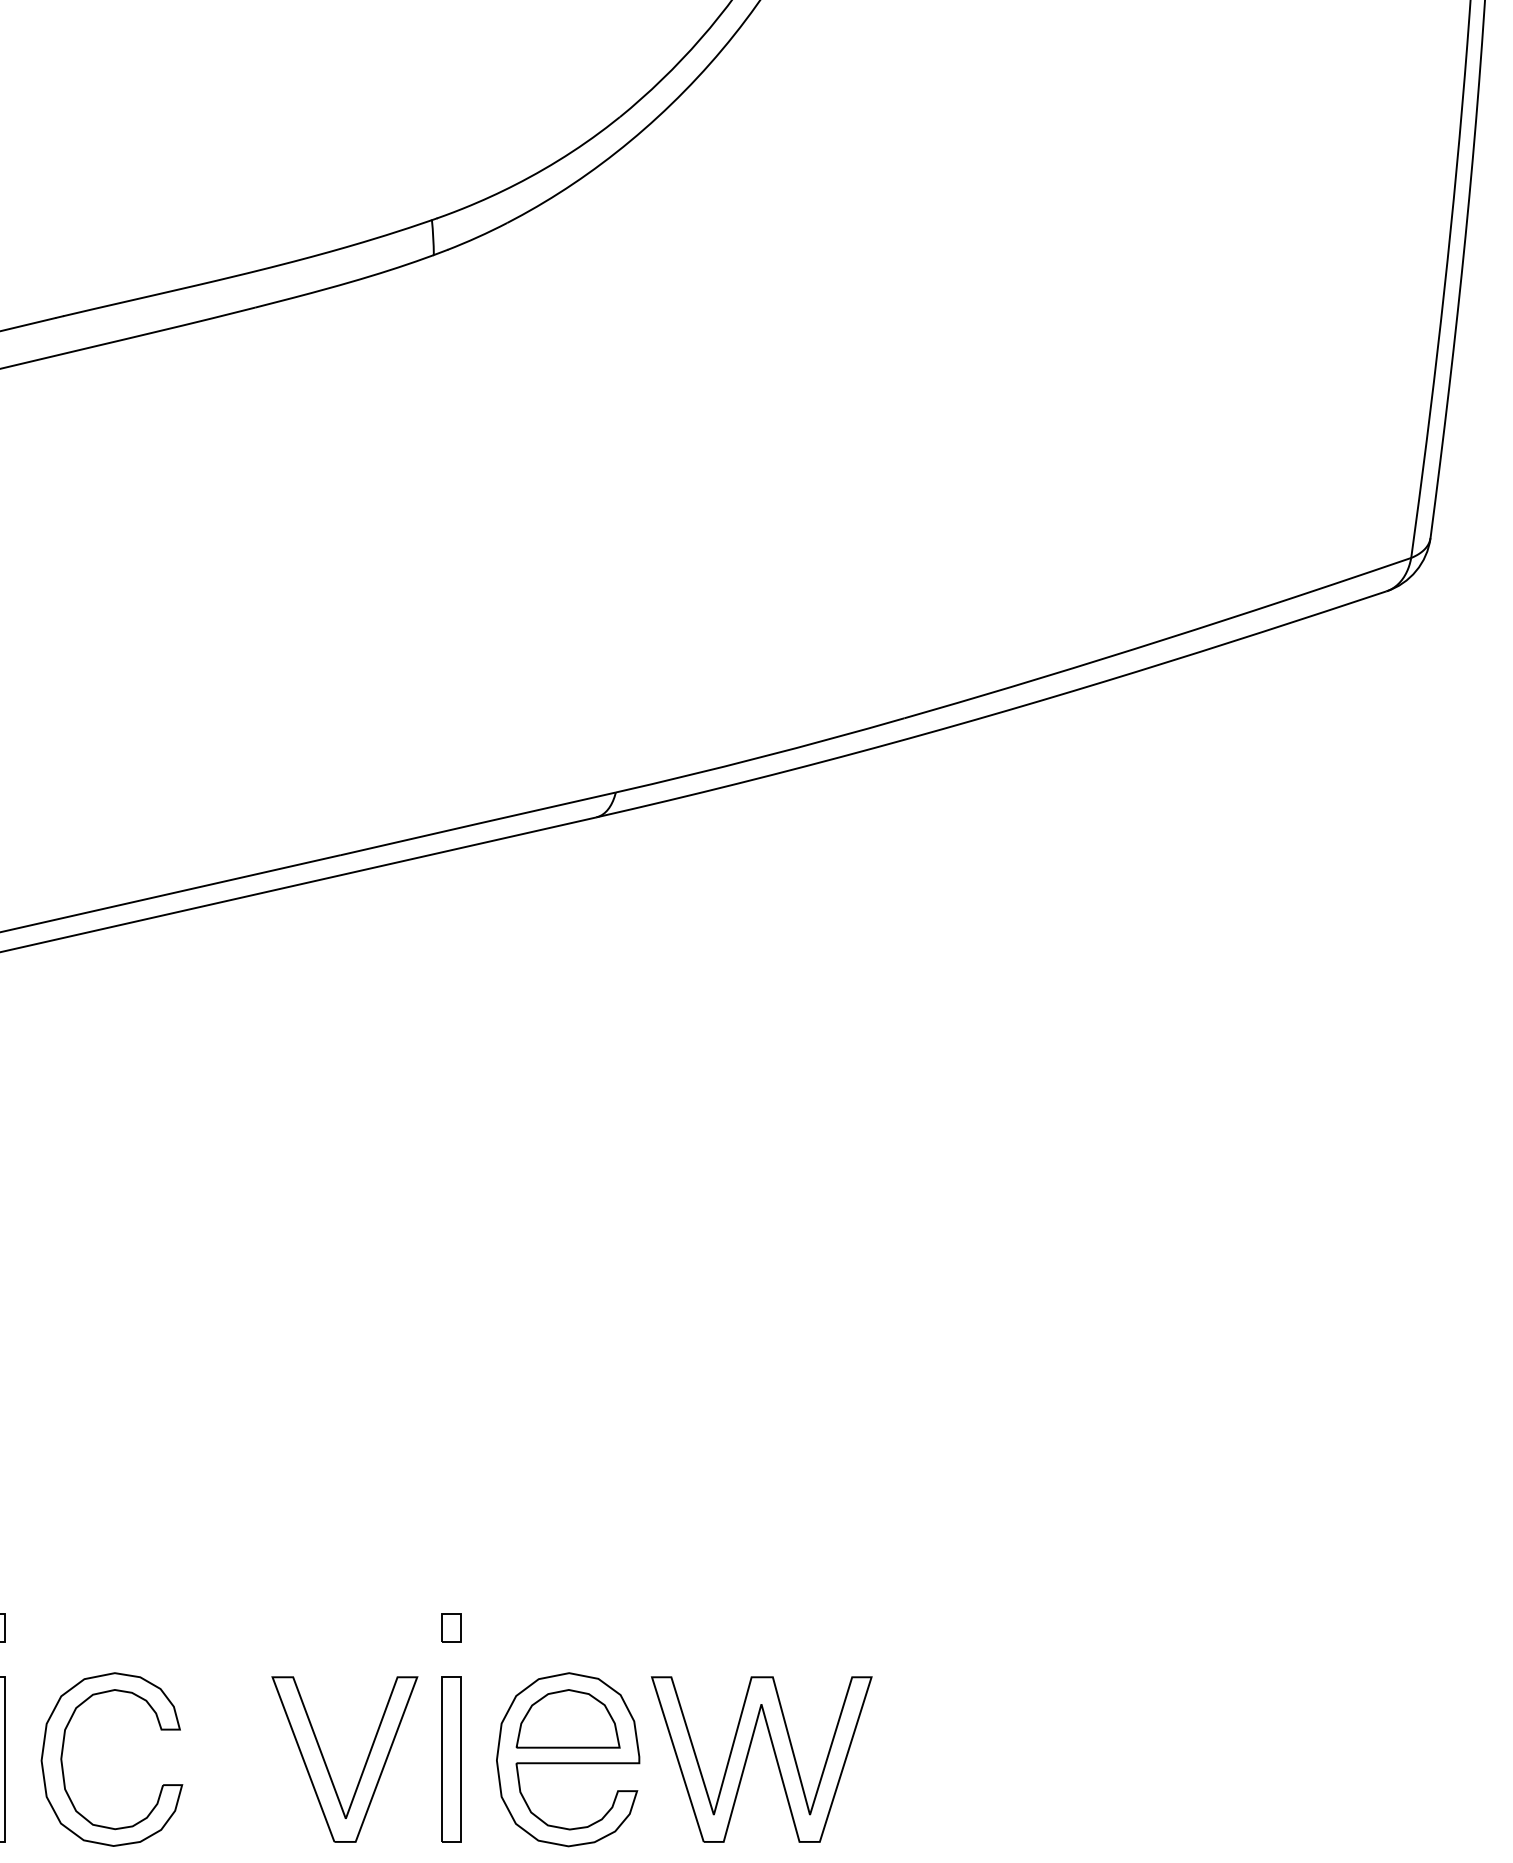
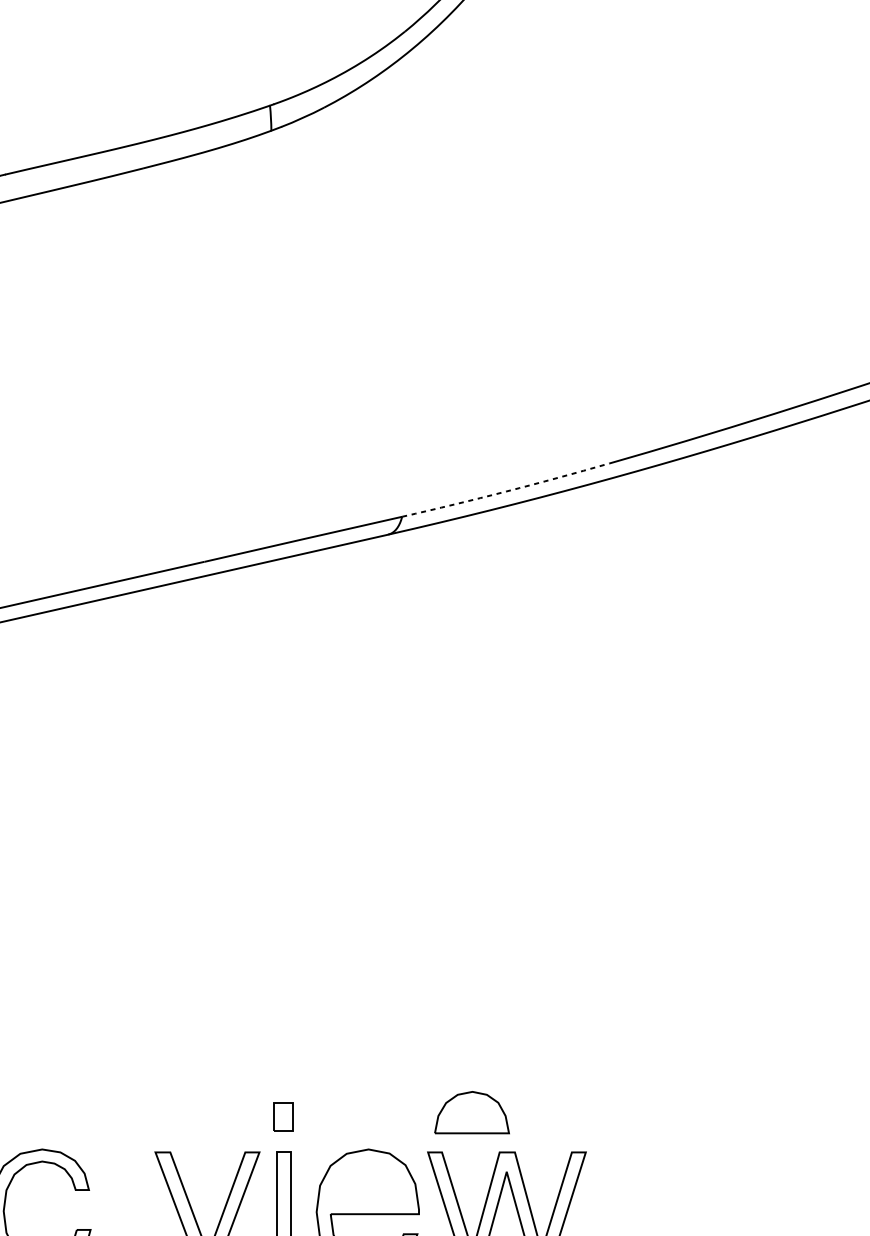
arc: (760, 757) -> (506, 491), solid -> dashed
part: (451, 1627) -> (284, 1116), size x1.4
part: (567, 1718) -> (471, 1112), moved

